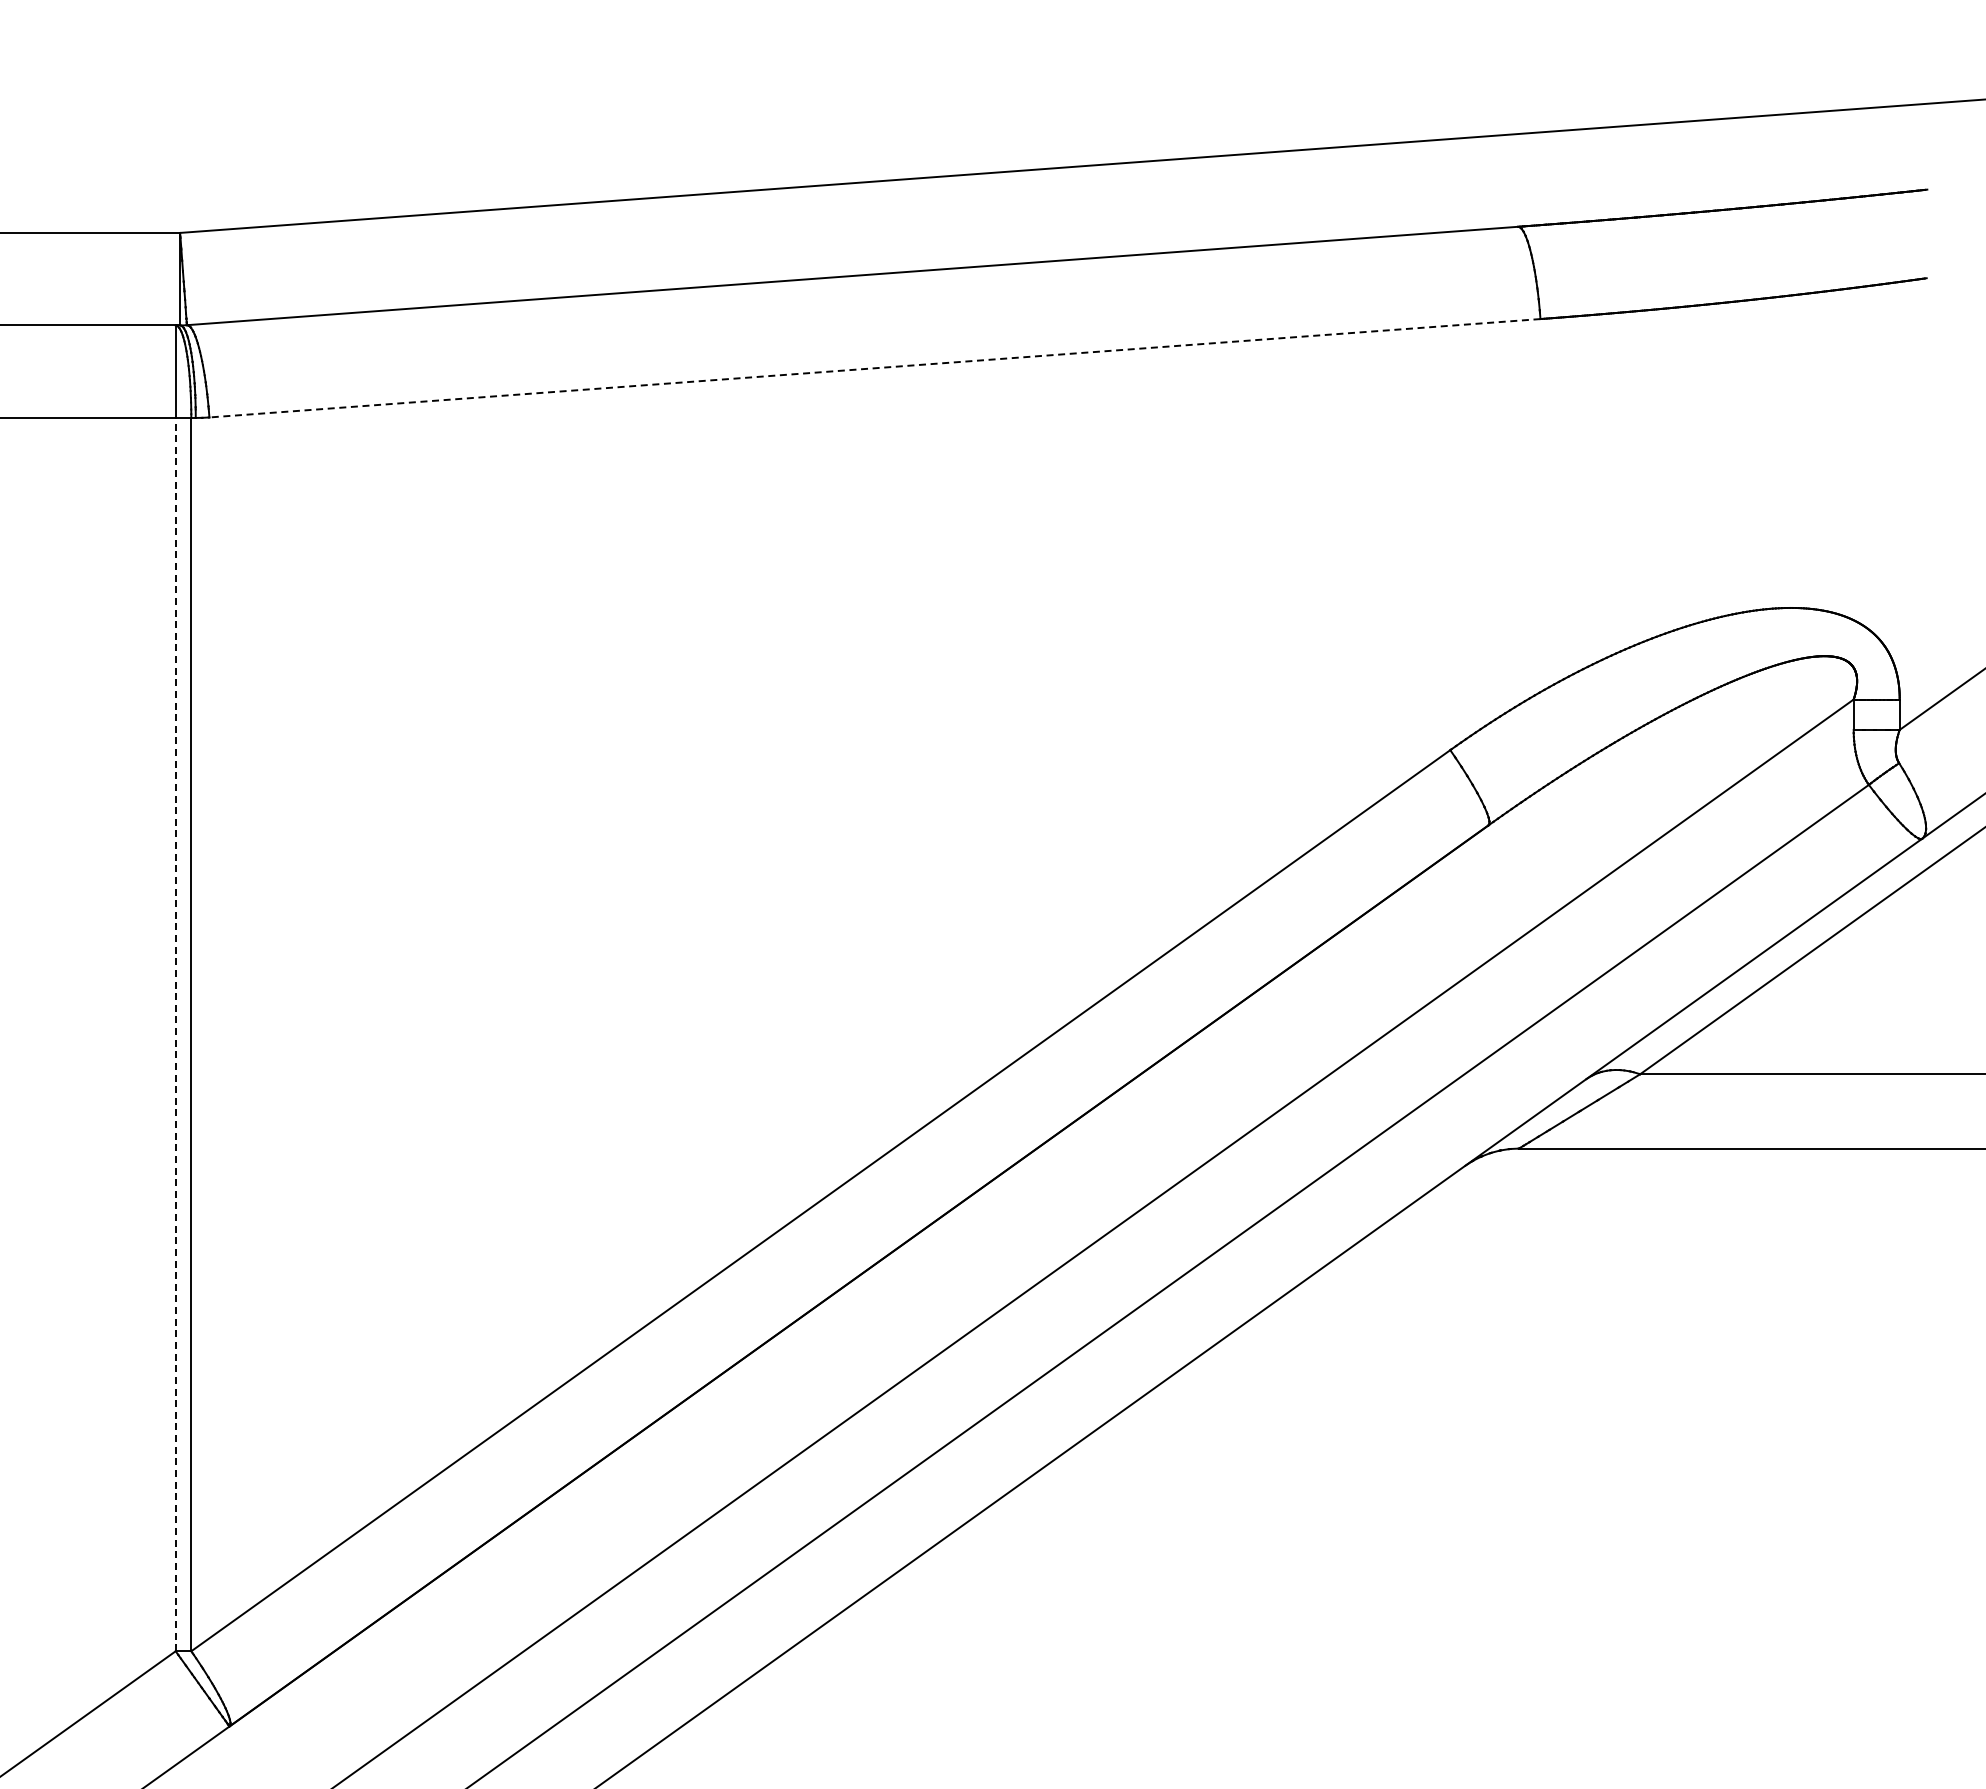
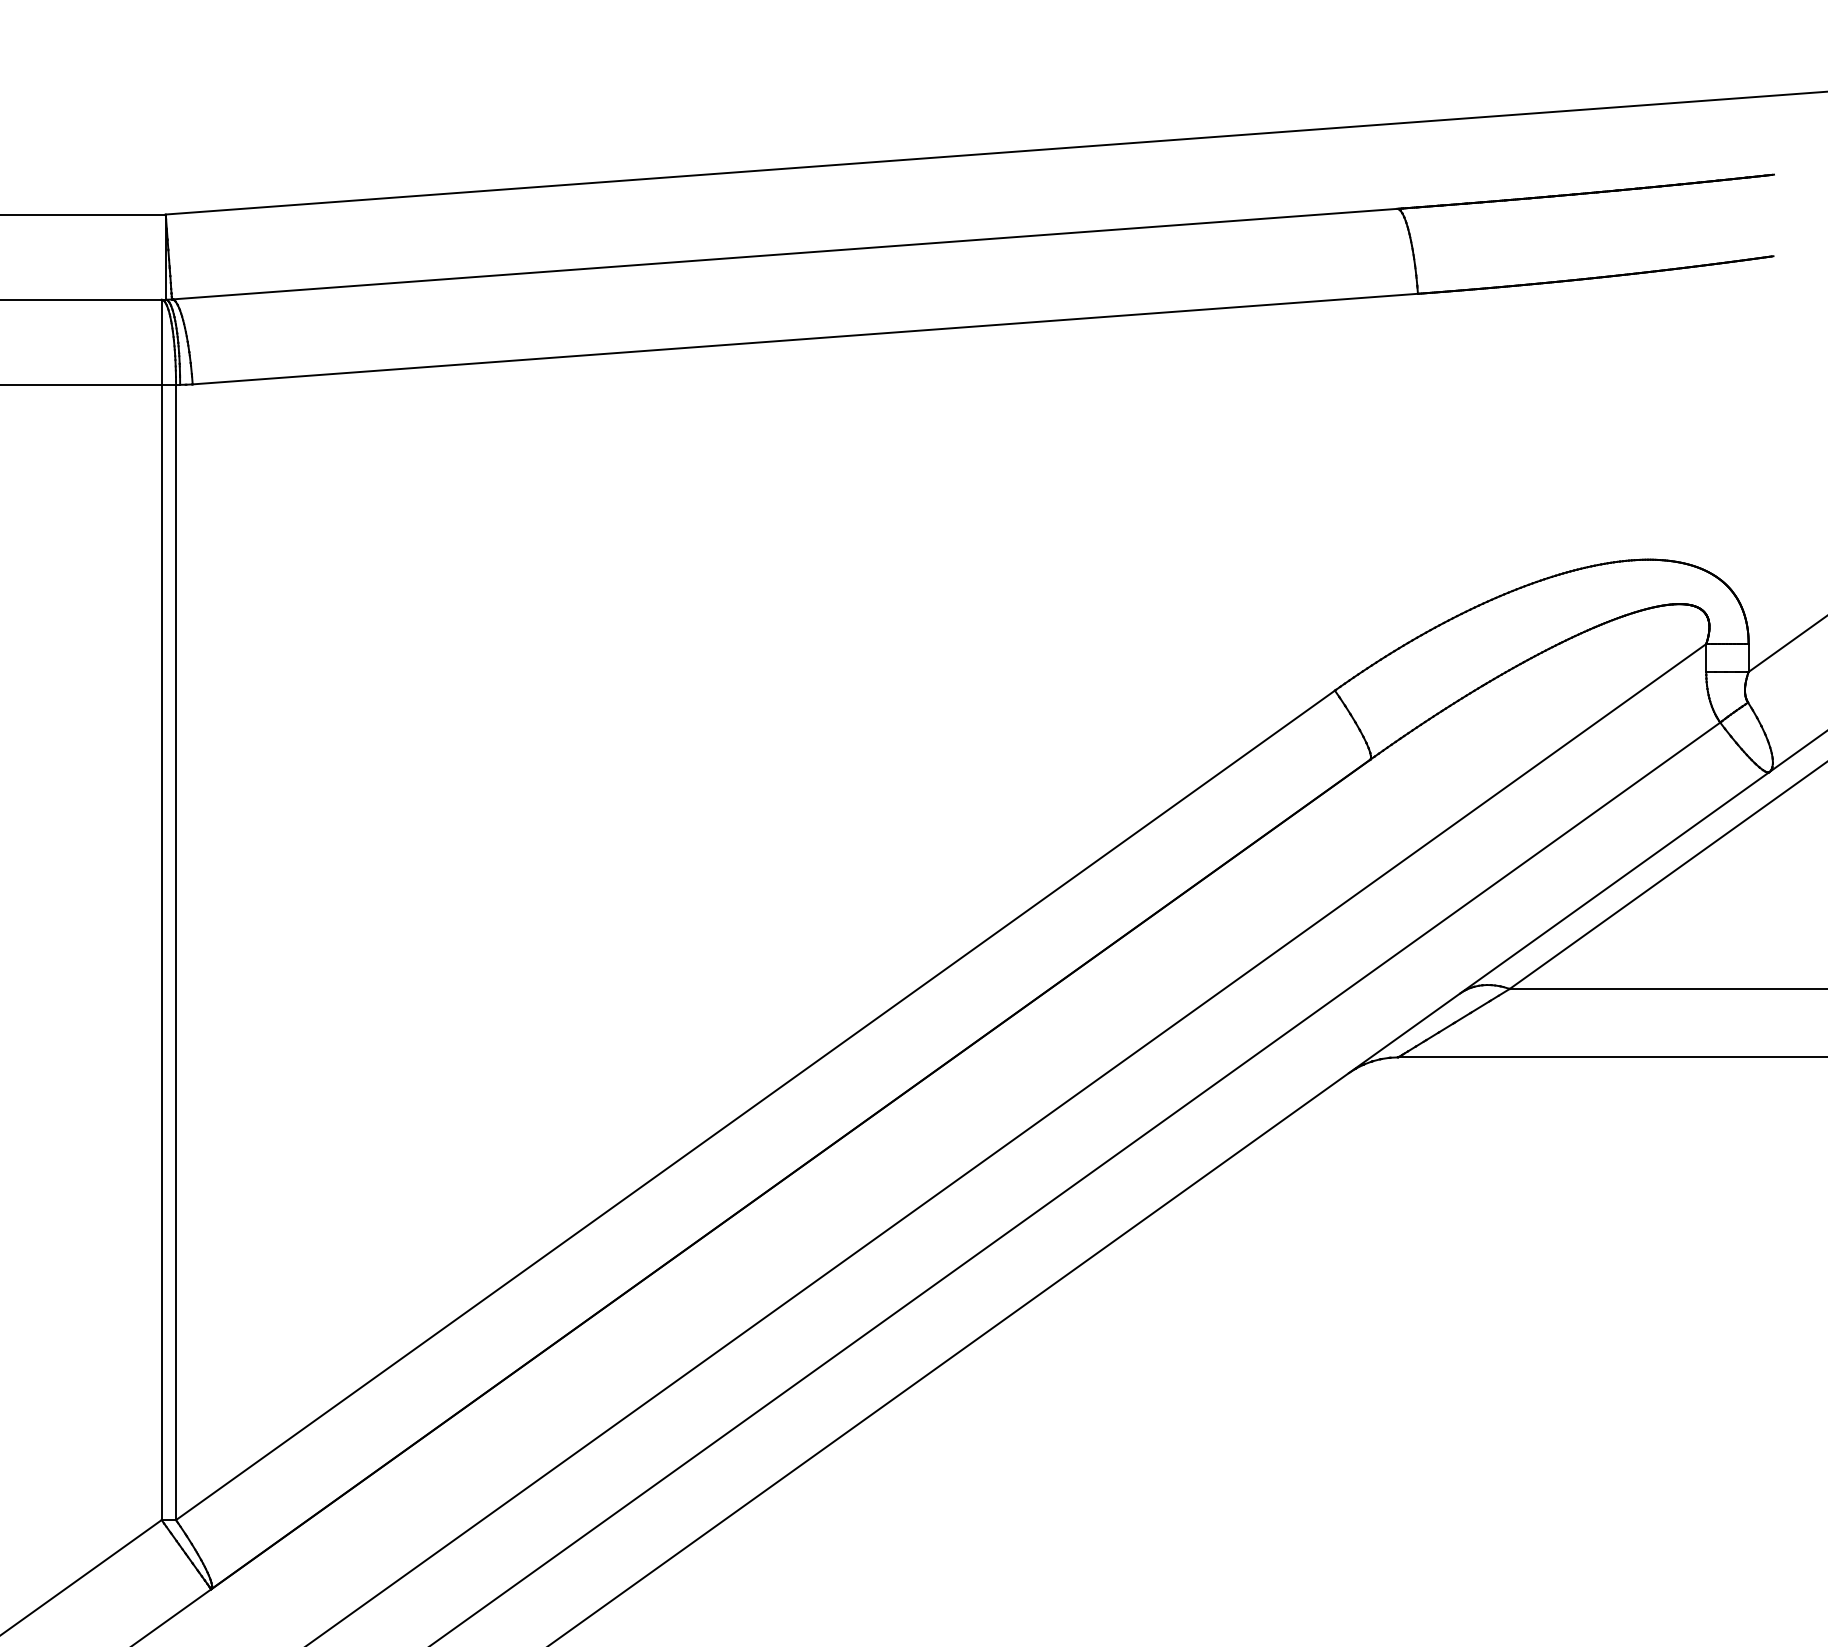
line: (874, 368) -> (804, 339), dashed -> solid
line: (175, 1034) -> (161, 952), dashed -> solid

